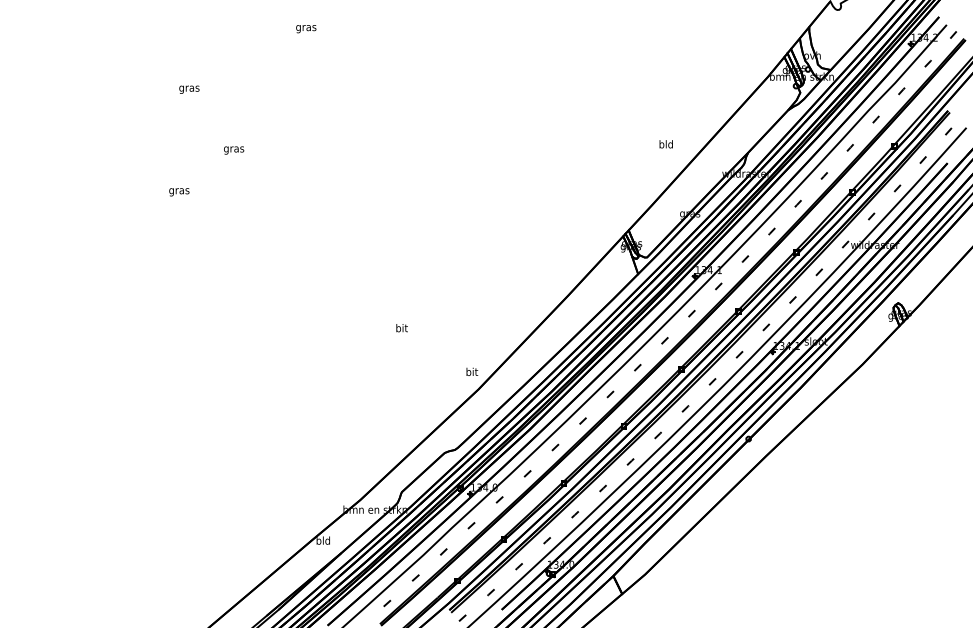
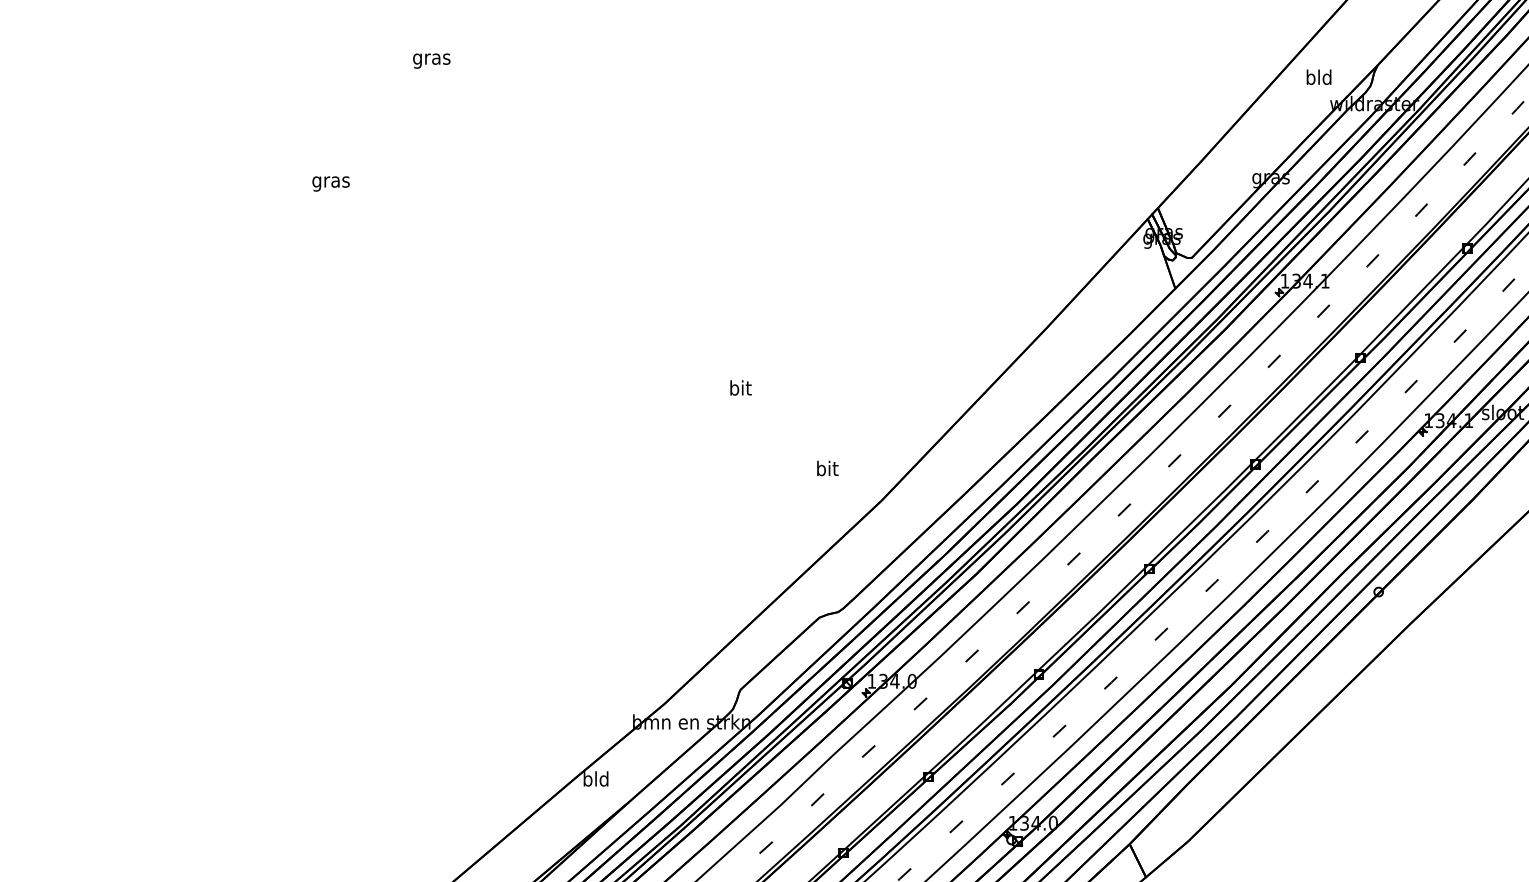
text: (665, 144) -> (1317, 77), moved
text: (179, 192) -> (331, 184), moved
text: (472, 371) -> (828, 467), moved

